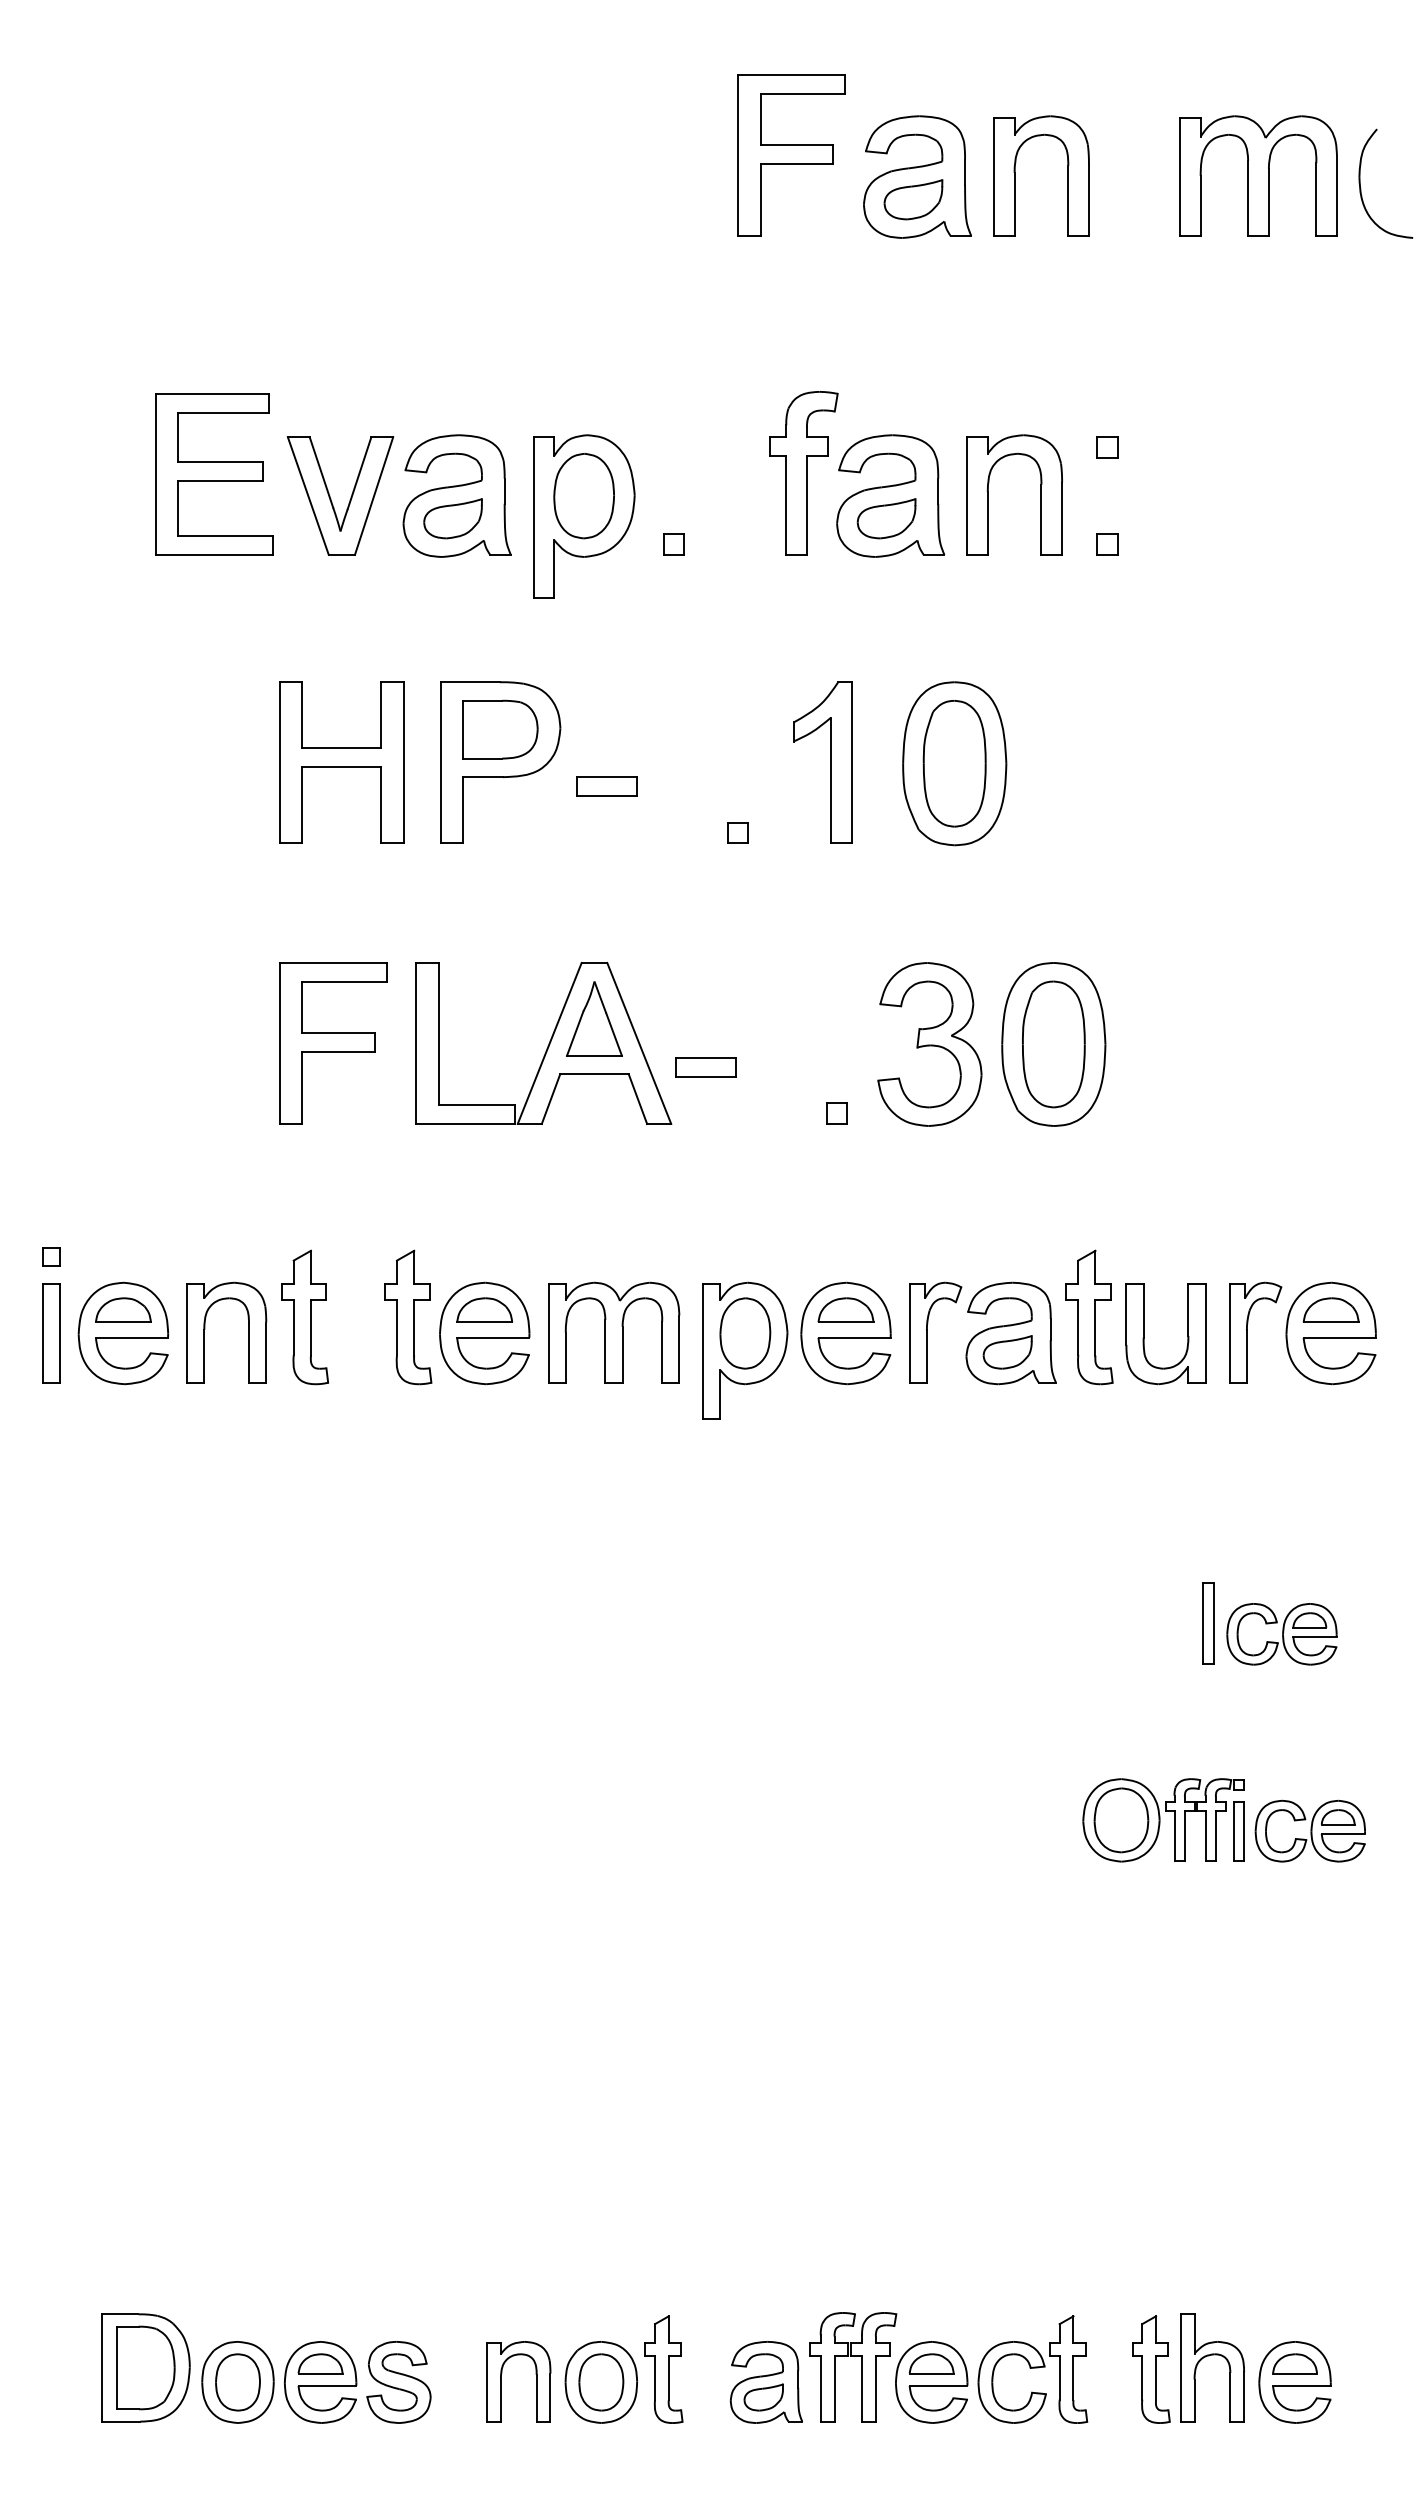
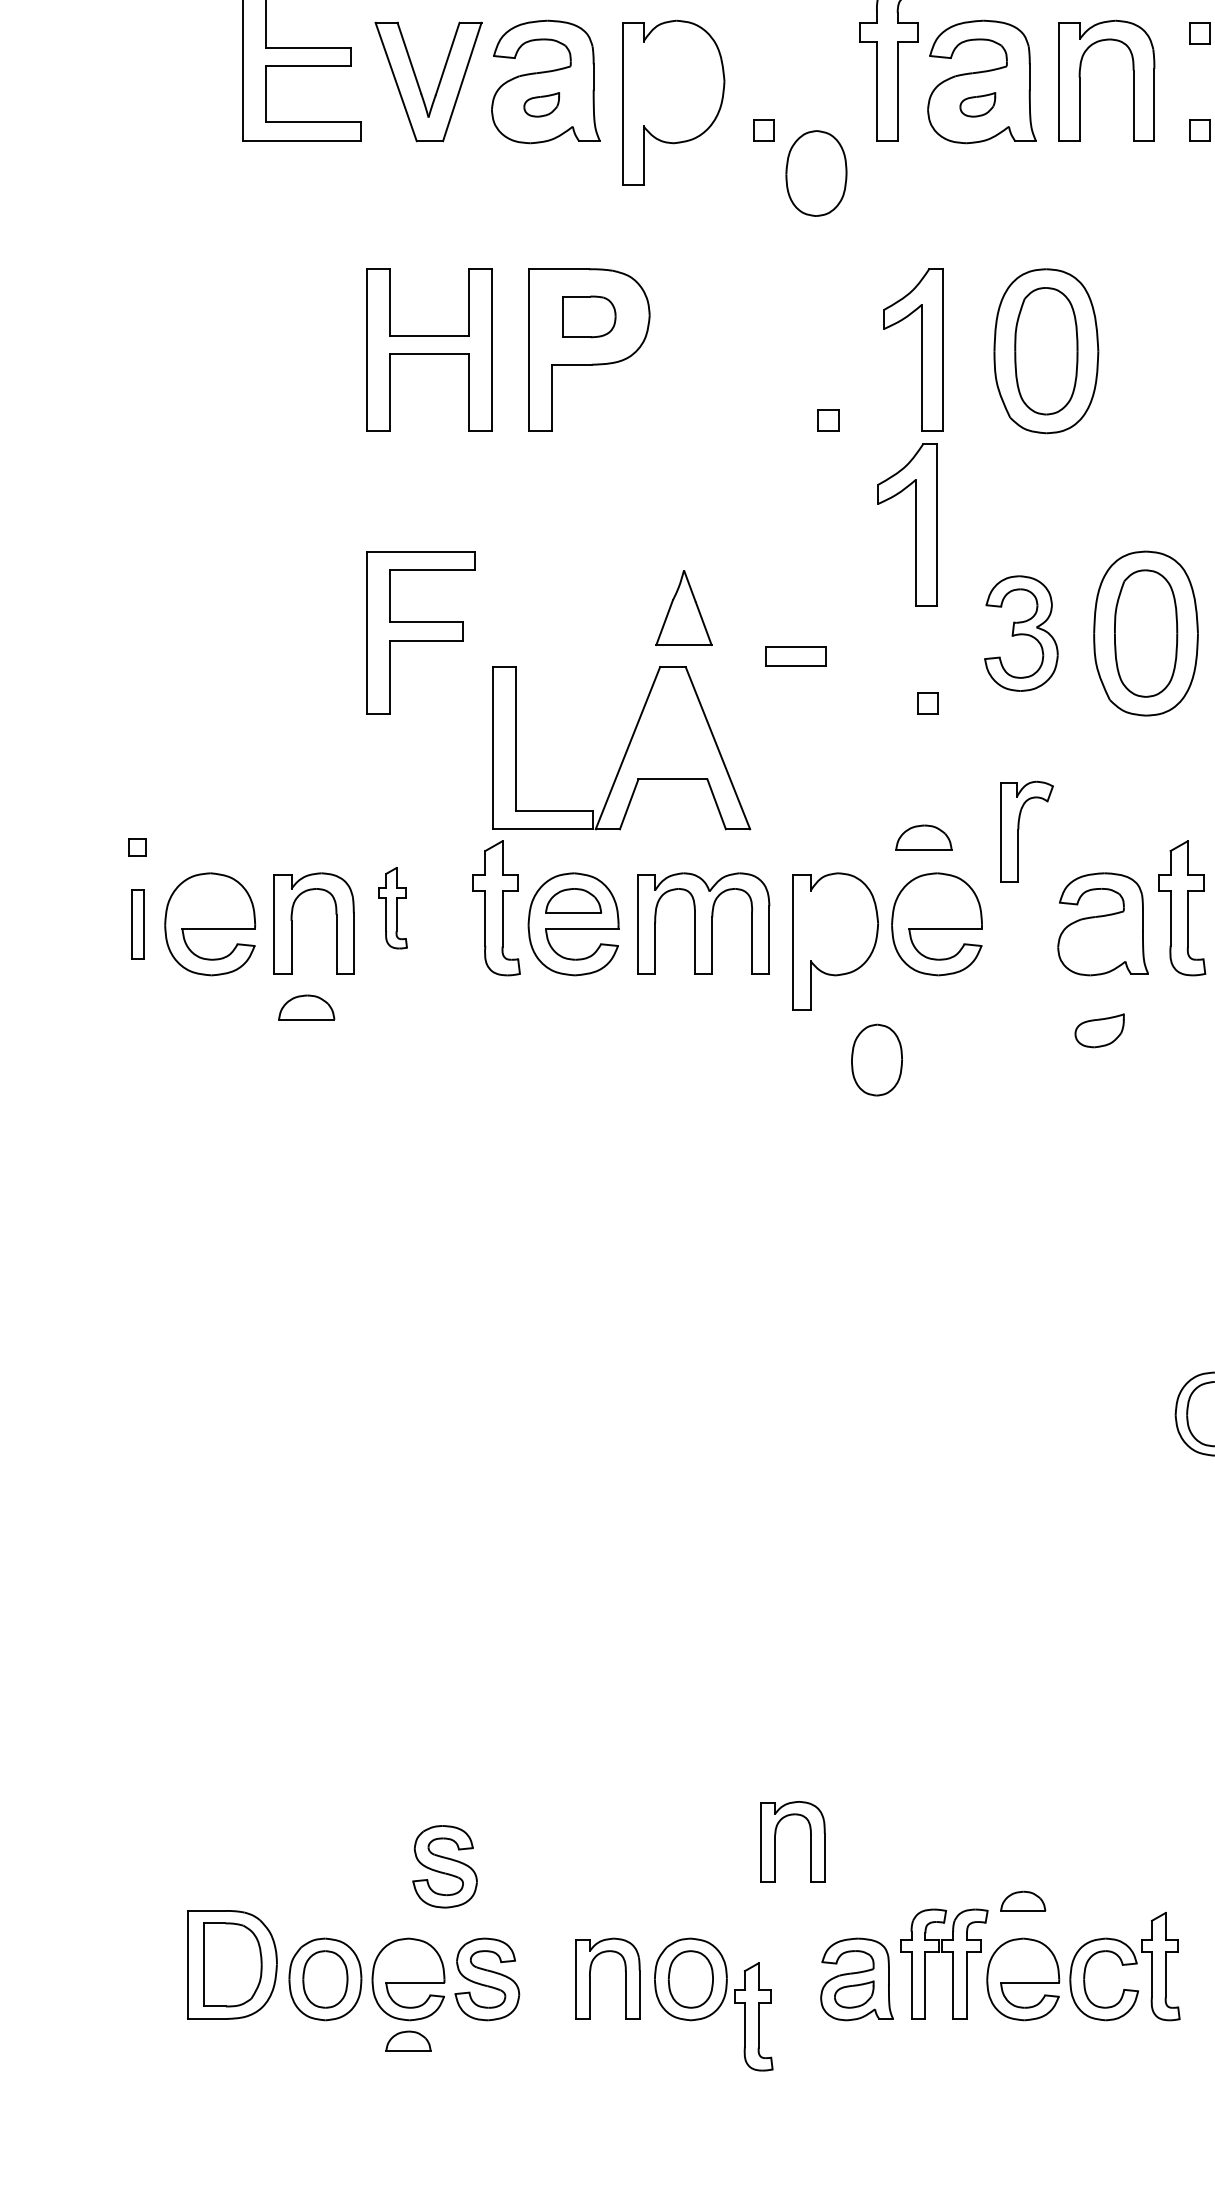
part: (583, 496) -> (815, 173), moved
part: (452, 518) -> (541, 104), size x0.6
part: (886, 518) -> (977, 104), size x0.6
part: (500, 729) -> (589, 316), size x0.7
part: (606, 786) -> (696, 374), removed
part: (824, 936) -> (915, 525), added
part: (543, 1042) -> (621, 747), moved
part: (929, 1044) -> (1020, 633), size x0.7
part: (123, 1309) -> (306, 1006), moved
part: (845, 1309) -> (923, 836), moved
part: (305, 1317) -> (393, 908), size x0.6
part: (927, 1332) -> (1018, 831), moved
part: (51, 1333) -> (137, 924), size x0.7
part: (745, 1333) -> (877, 1060), moved
part: (1007, 1352) -> (1099, 1030), moved
part: (685, 2245) -> (775, 1841), added
part: (356, 2270) -> (444, 1866), added
part: (320, 2363) -> (408, 2040), moved
part: (931, 2363) -> (1023, 1901), moved
part: (663, 2369) -> (753, 2016), moved

